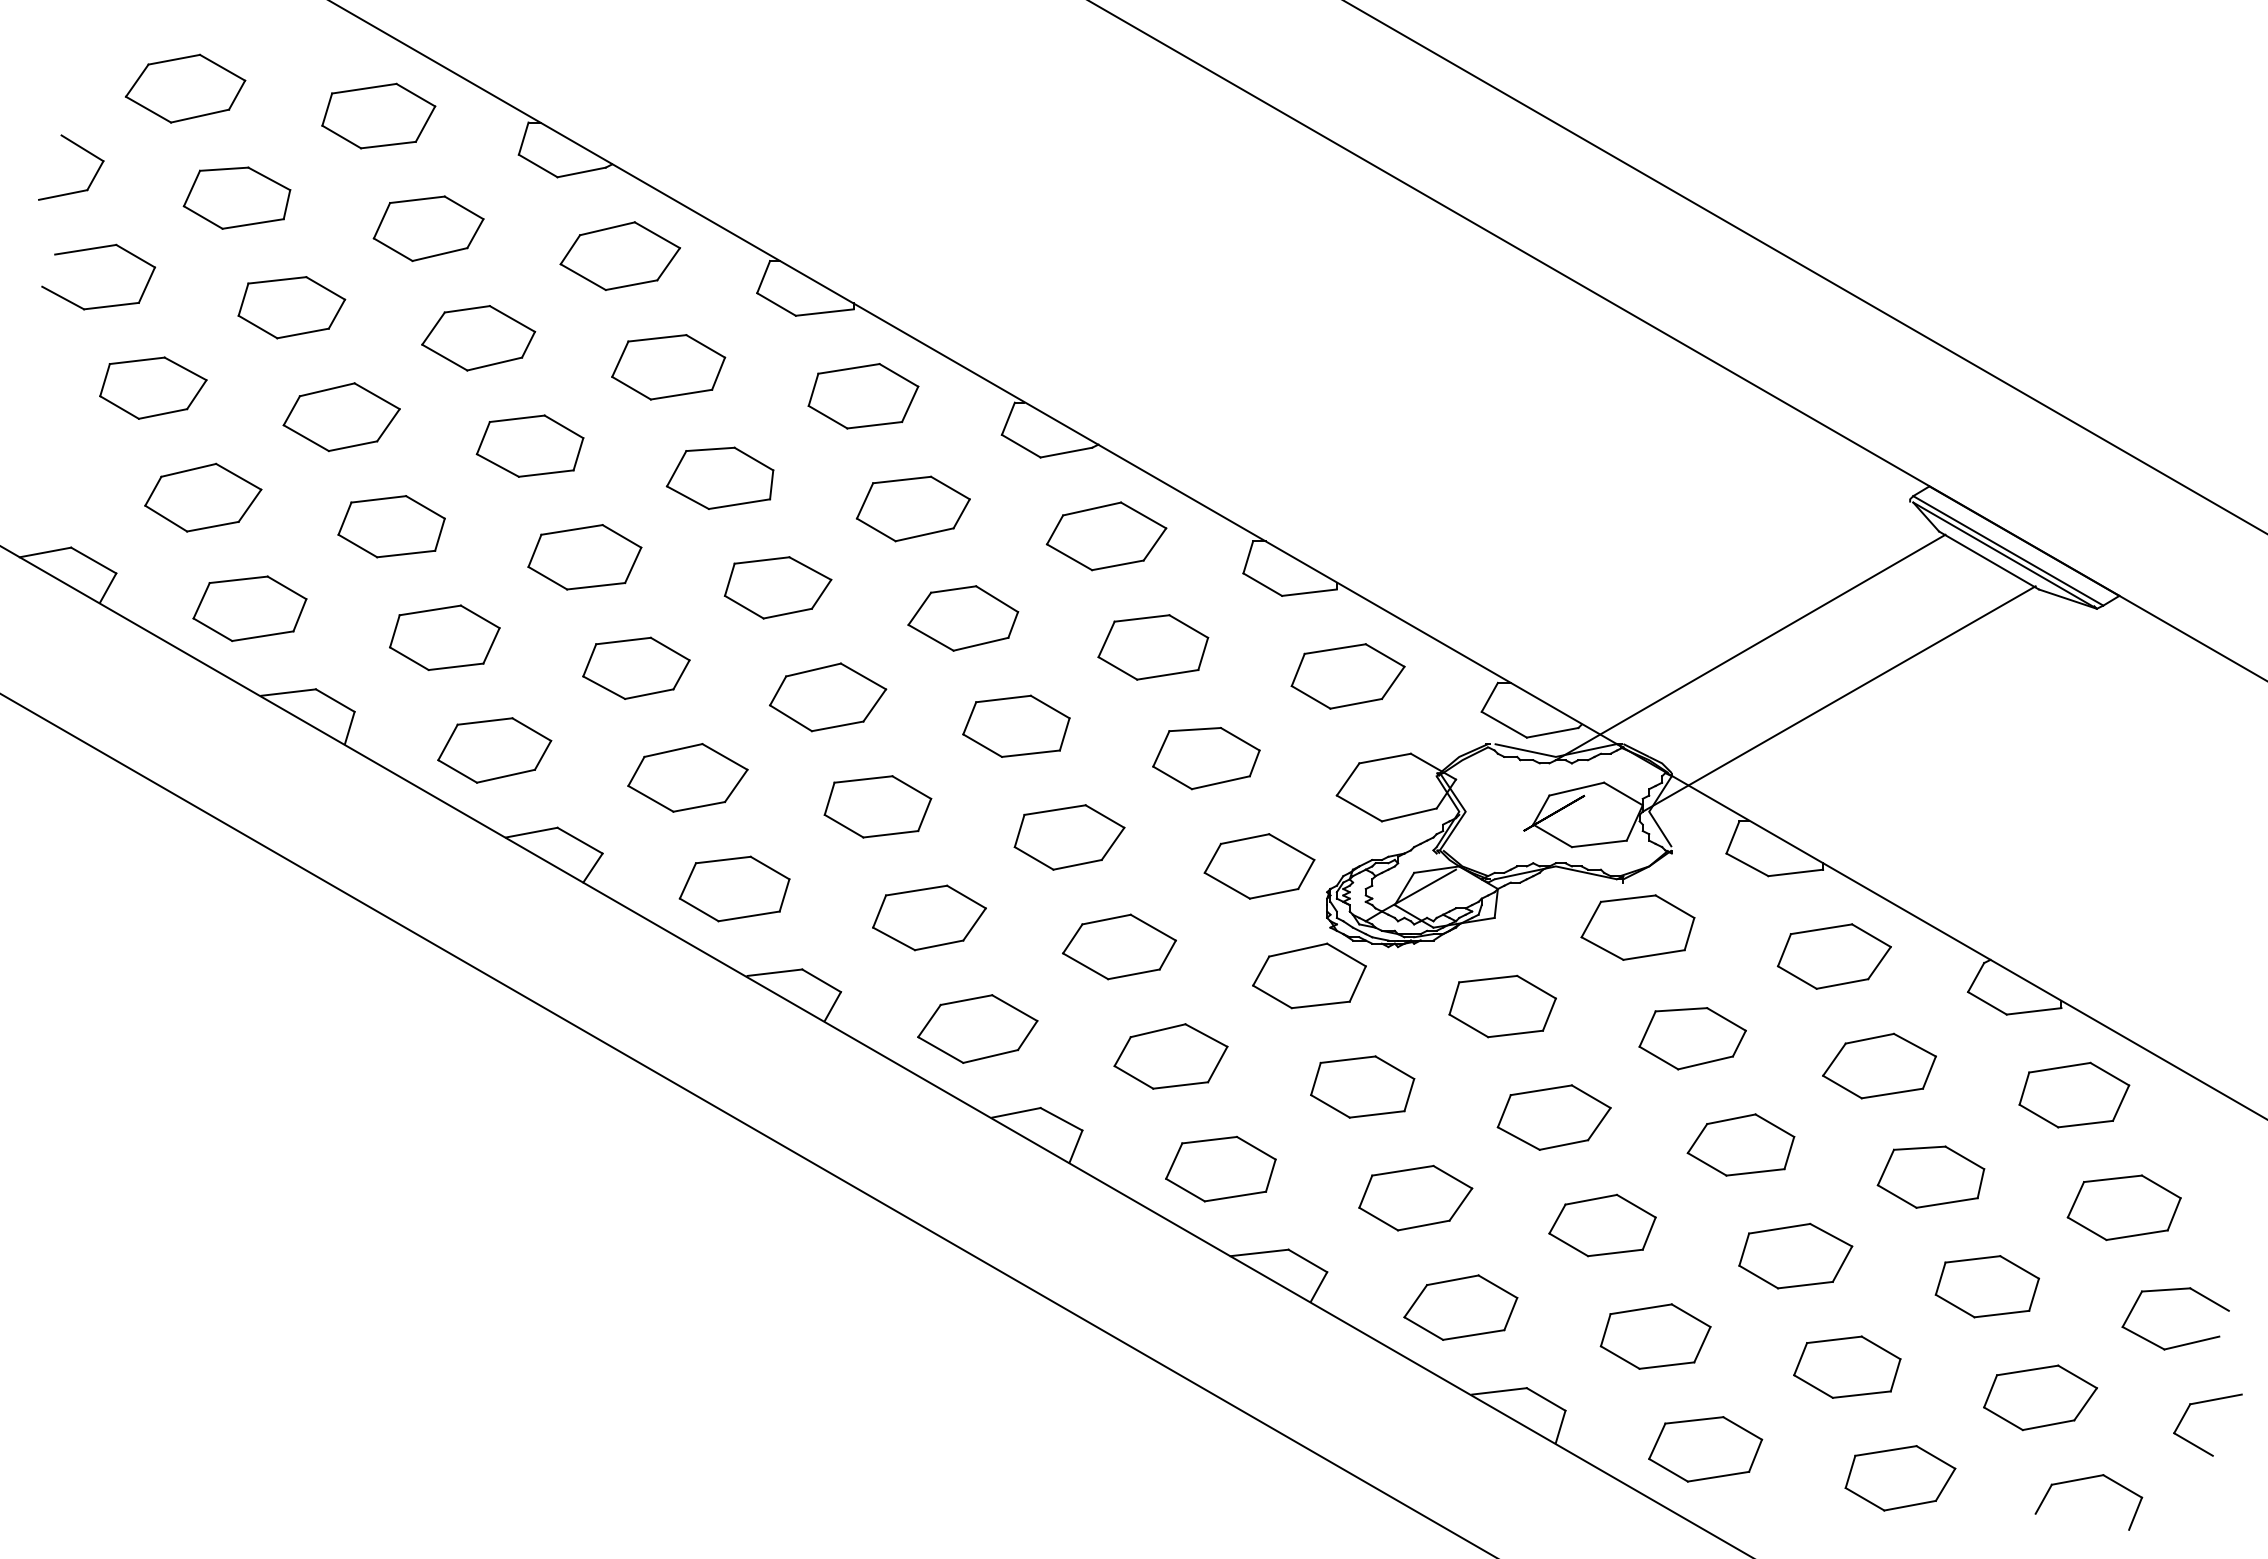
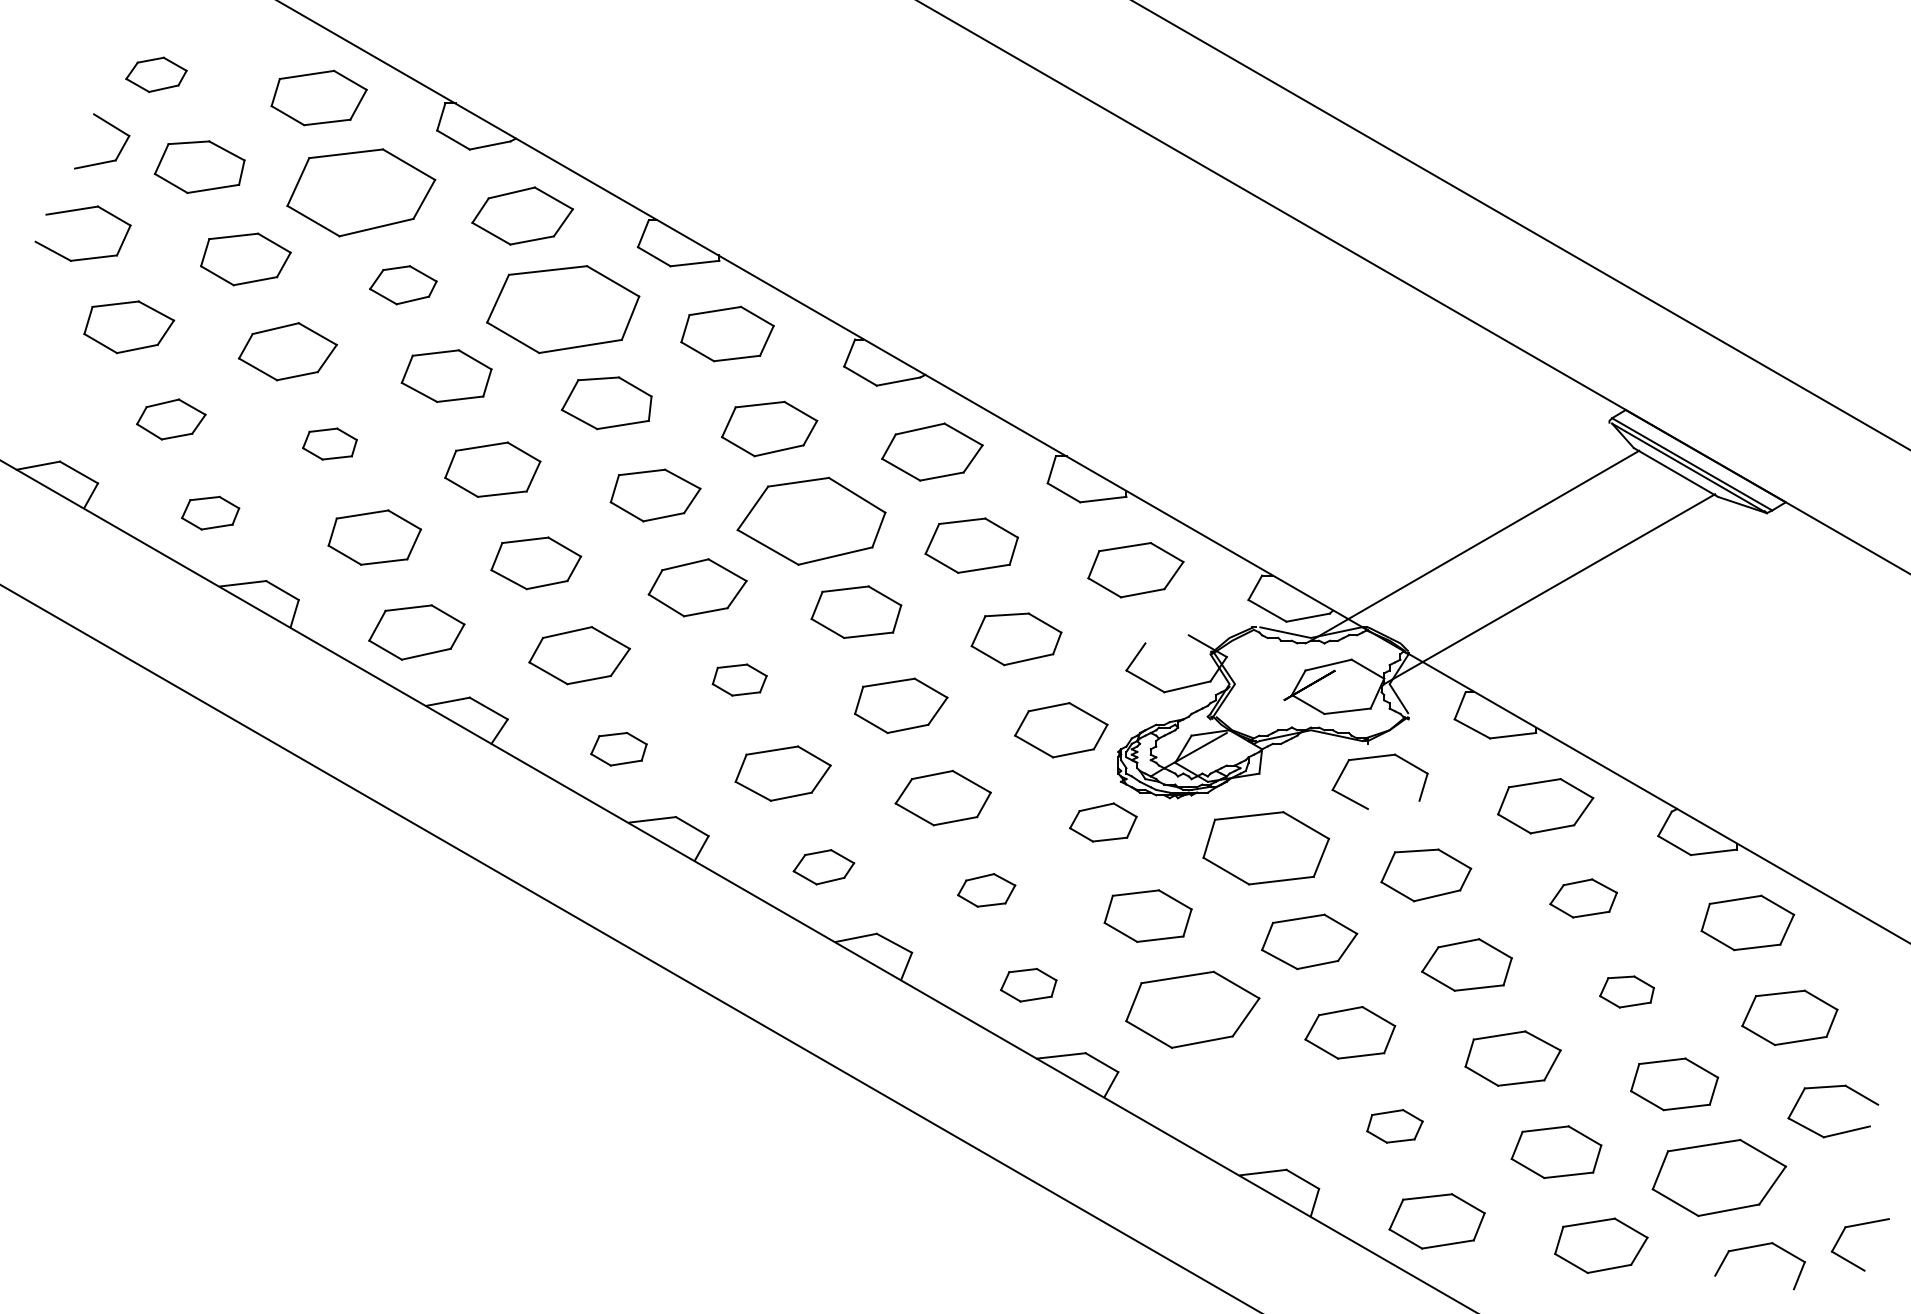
part: (185, 88) -> (156, 74), size x0.6
part: (80, 148) -> (109, 125), moved
part: (428, 228) -> (361, 192), size x1.6
part: (478, 338) -> (403, 285), size x0.7
part: (668, 367) -> (563, 309), size x1.6
part: (203, 497) -> (171, 419), size x0.7
part: (391, 526) -> (329, 443), size x0.6
part: (249, 608) -> (210, 512), size x0.6
part: (963, 618) -> (811, 521), size x1.6
line: (1384, 758) -> (1166, 639), removed
part: (877, 806) -> (739, 679), size x0.6
part: (734, 888) -> (618, 748), size x0.6
line: (1653, 954) -> (1393, 804), removed
part: (1309, 975) -> (1103, 822), size x0.7
part: (1502, 1006) -> (1265, 848), size x1.4
part: (977, 1028) -> (823, 866), size x0.6
part: (1170, 1056) -> (986, 890), size x0.6
part: (1879, 1065) -> (1583, 897), size x0.7
part: (1220, 1168) -> (1028, 984), size x0.6
part: (1930, 1176) -> (1626, 991), size x0.6
part: (1415, 1197) -> (1192, 1009), size x1.4
part: (1460, 1307) -> (1230, 1101), removed
part: (1655, 1336) -> (1394, 1126), size x0.6
part: (2040, 1397) -> (1719, 1177), size x1.4
part: (2201, 1403) -> (1854, 1226), moved

